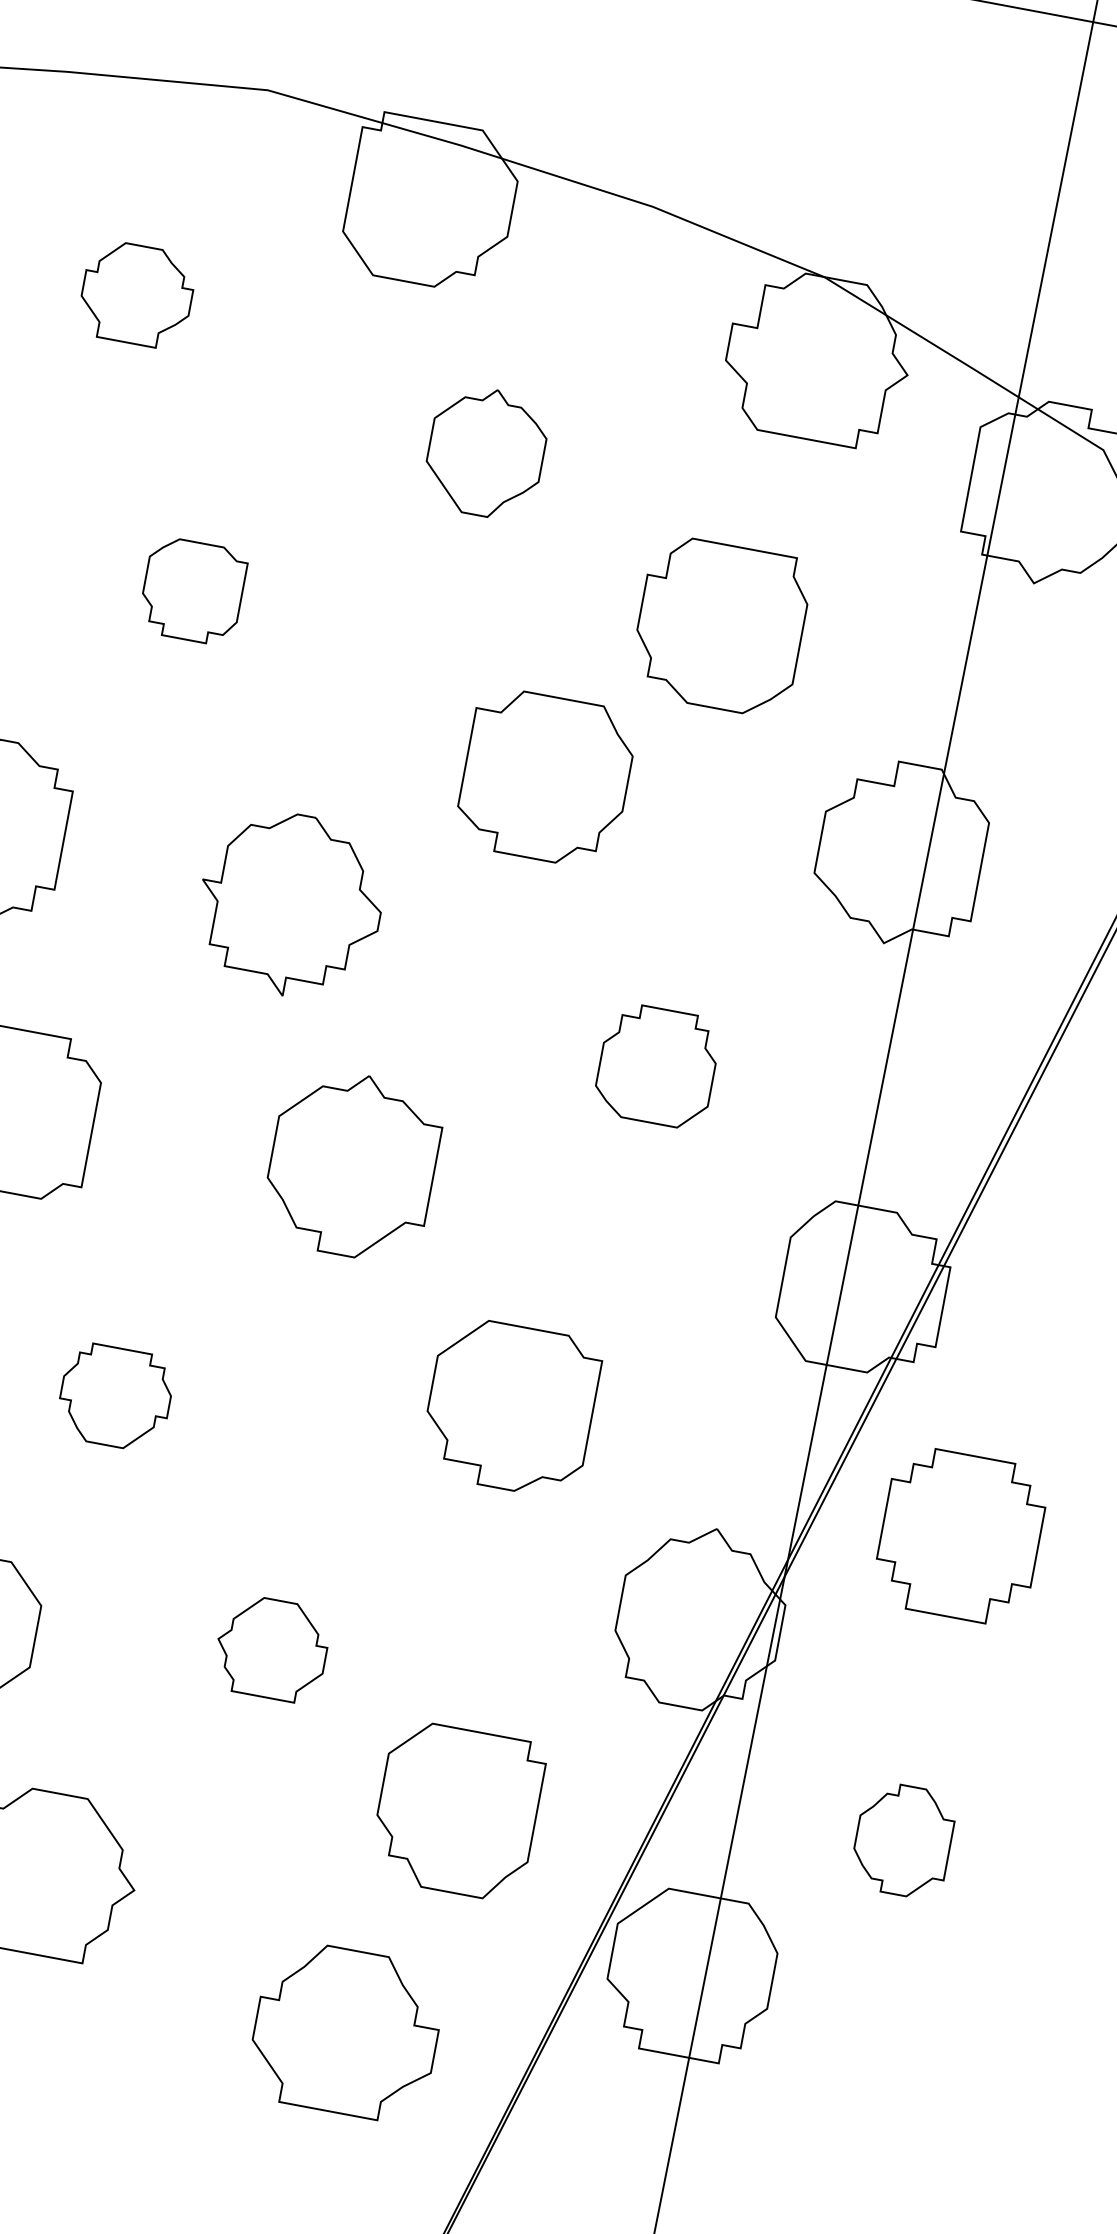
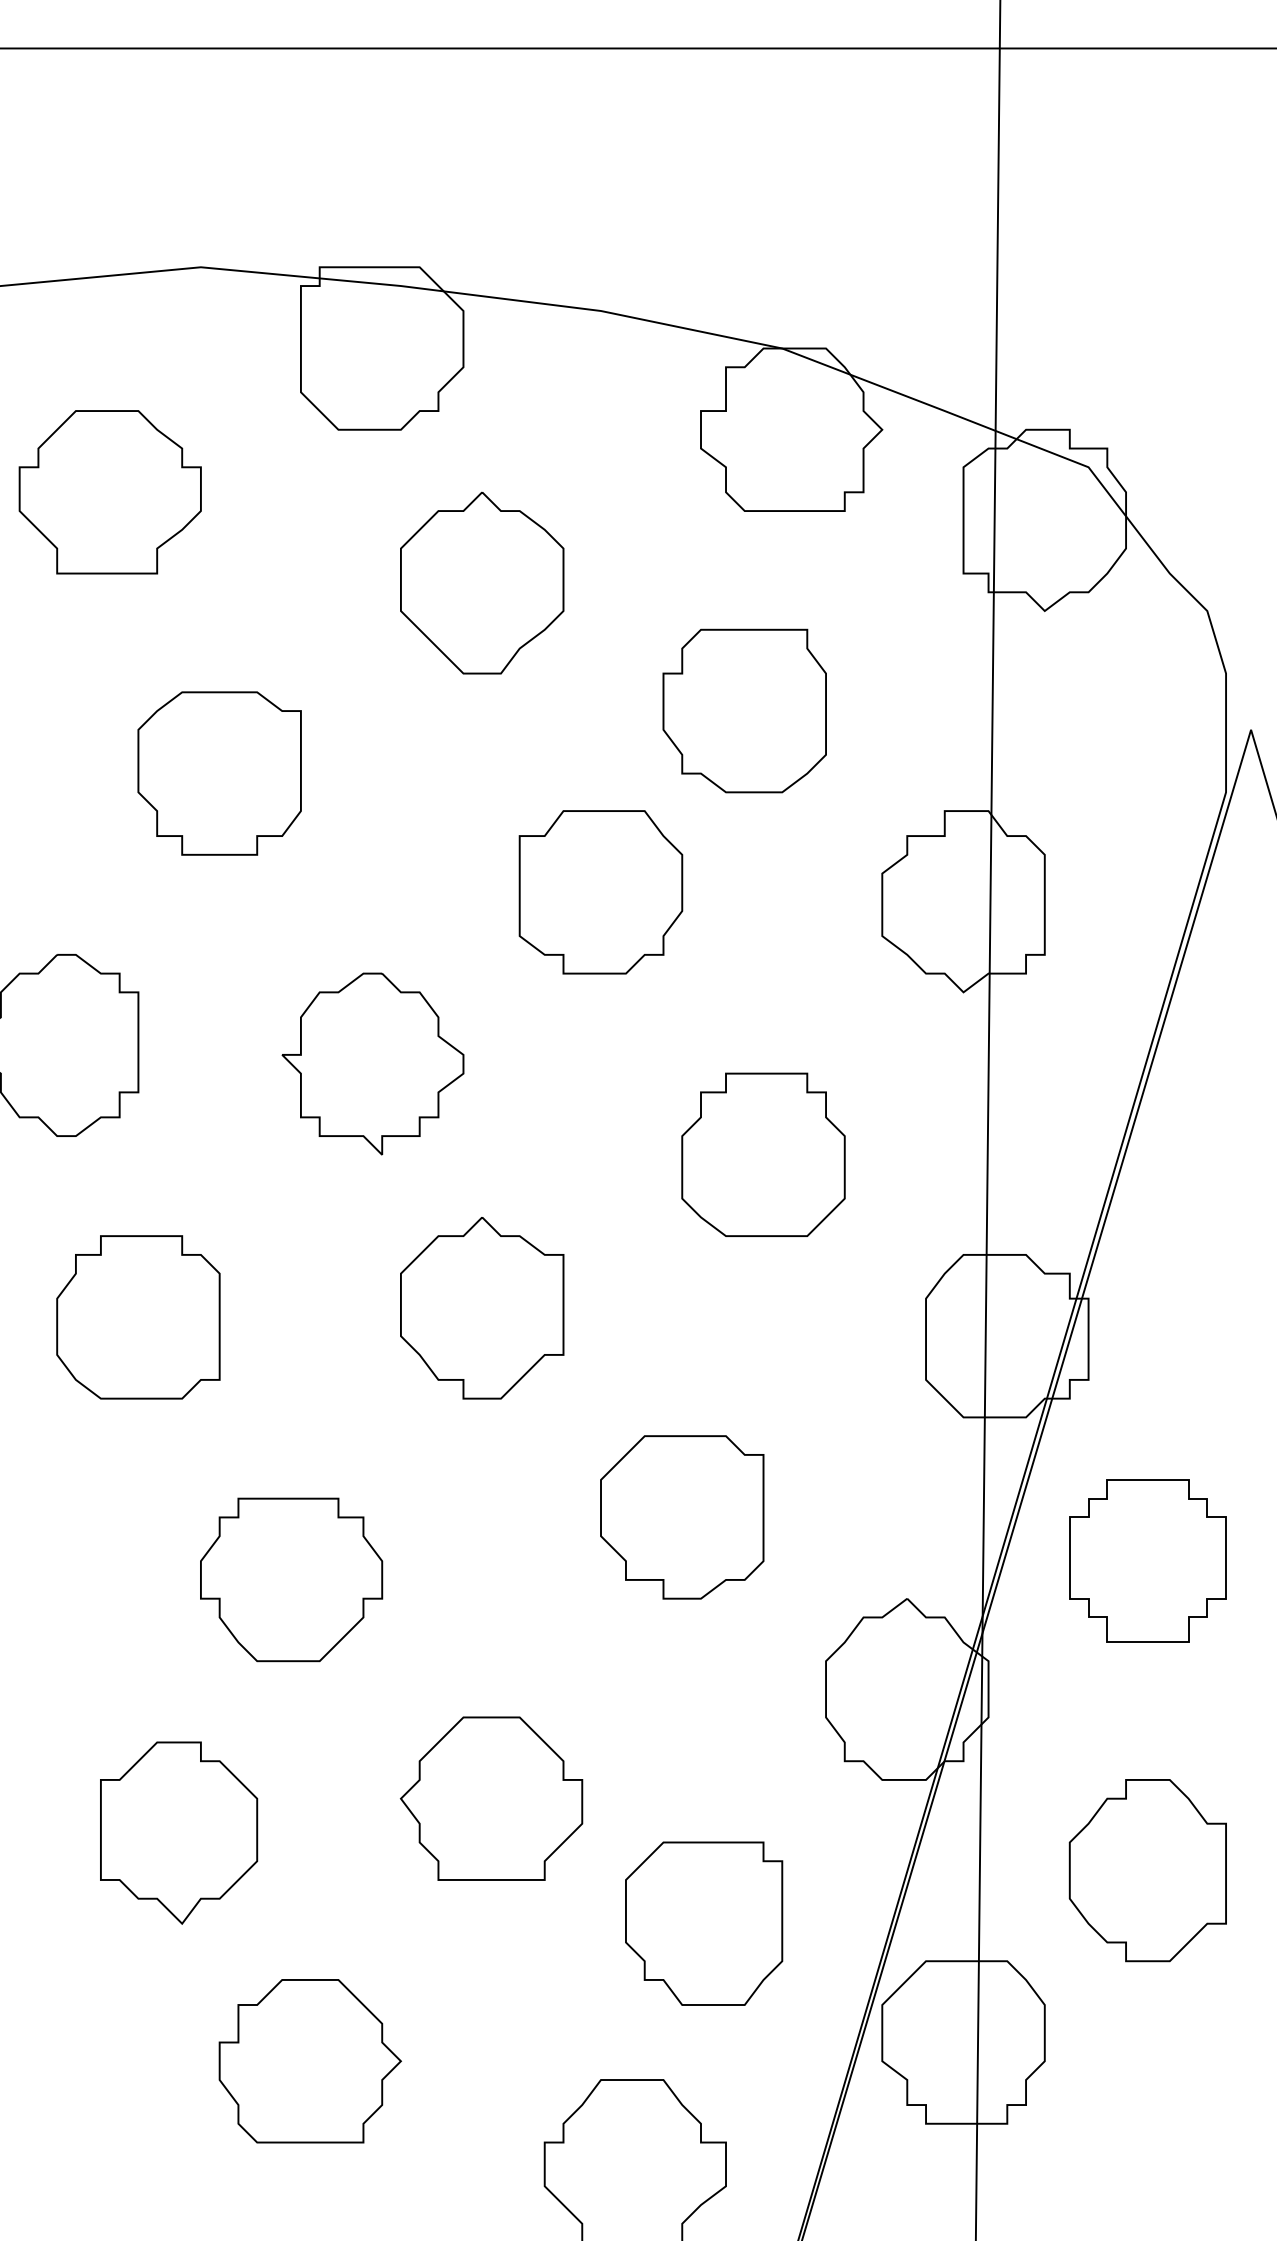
part: (136, 294) -> (109, 492), size x1.67
part: (486, 451) -> (482, 582), size x1.43
part: (192, 591) -> (219, 773), size x1.67
part: (657, 1065) -> (763, 1154), size x1.43
part: (115, 1396) -> (291, 1579), size x1.67
part: (271, 1648) -> (491, 1798), size x1.67
part: (903, 1840) -> (1147, 1870), size x1.67

